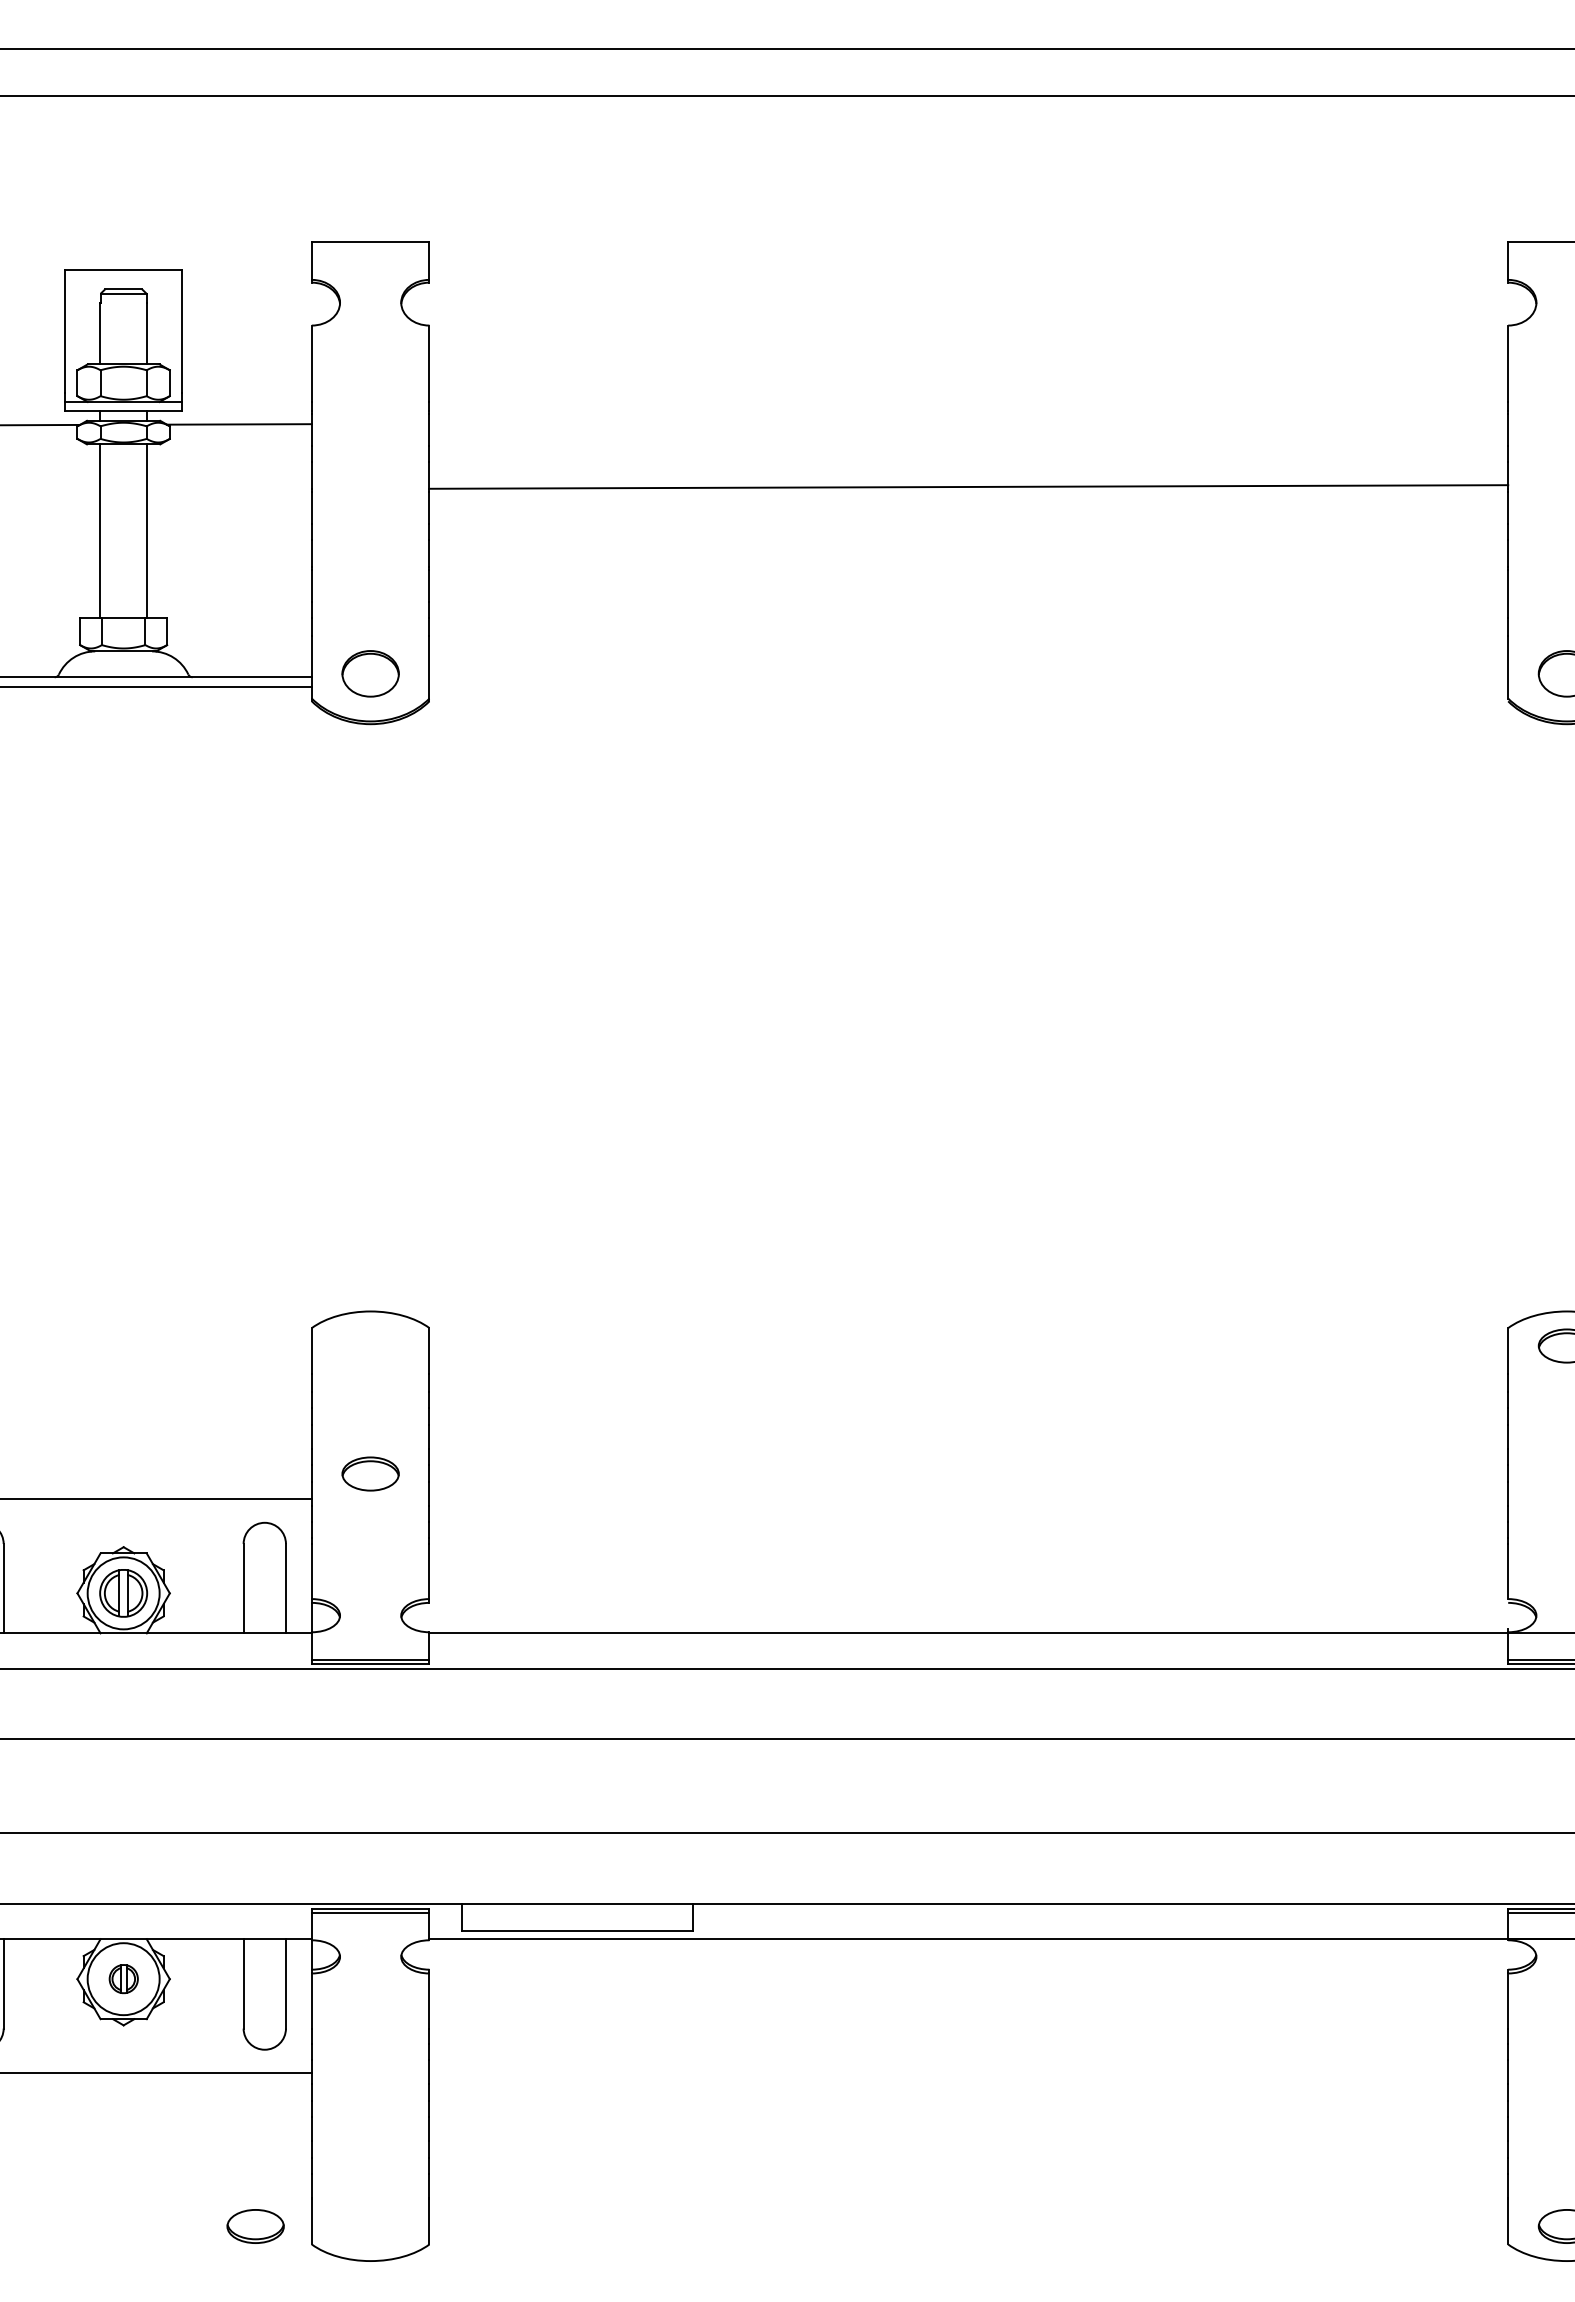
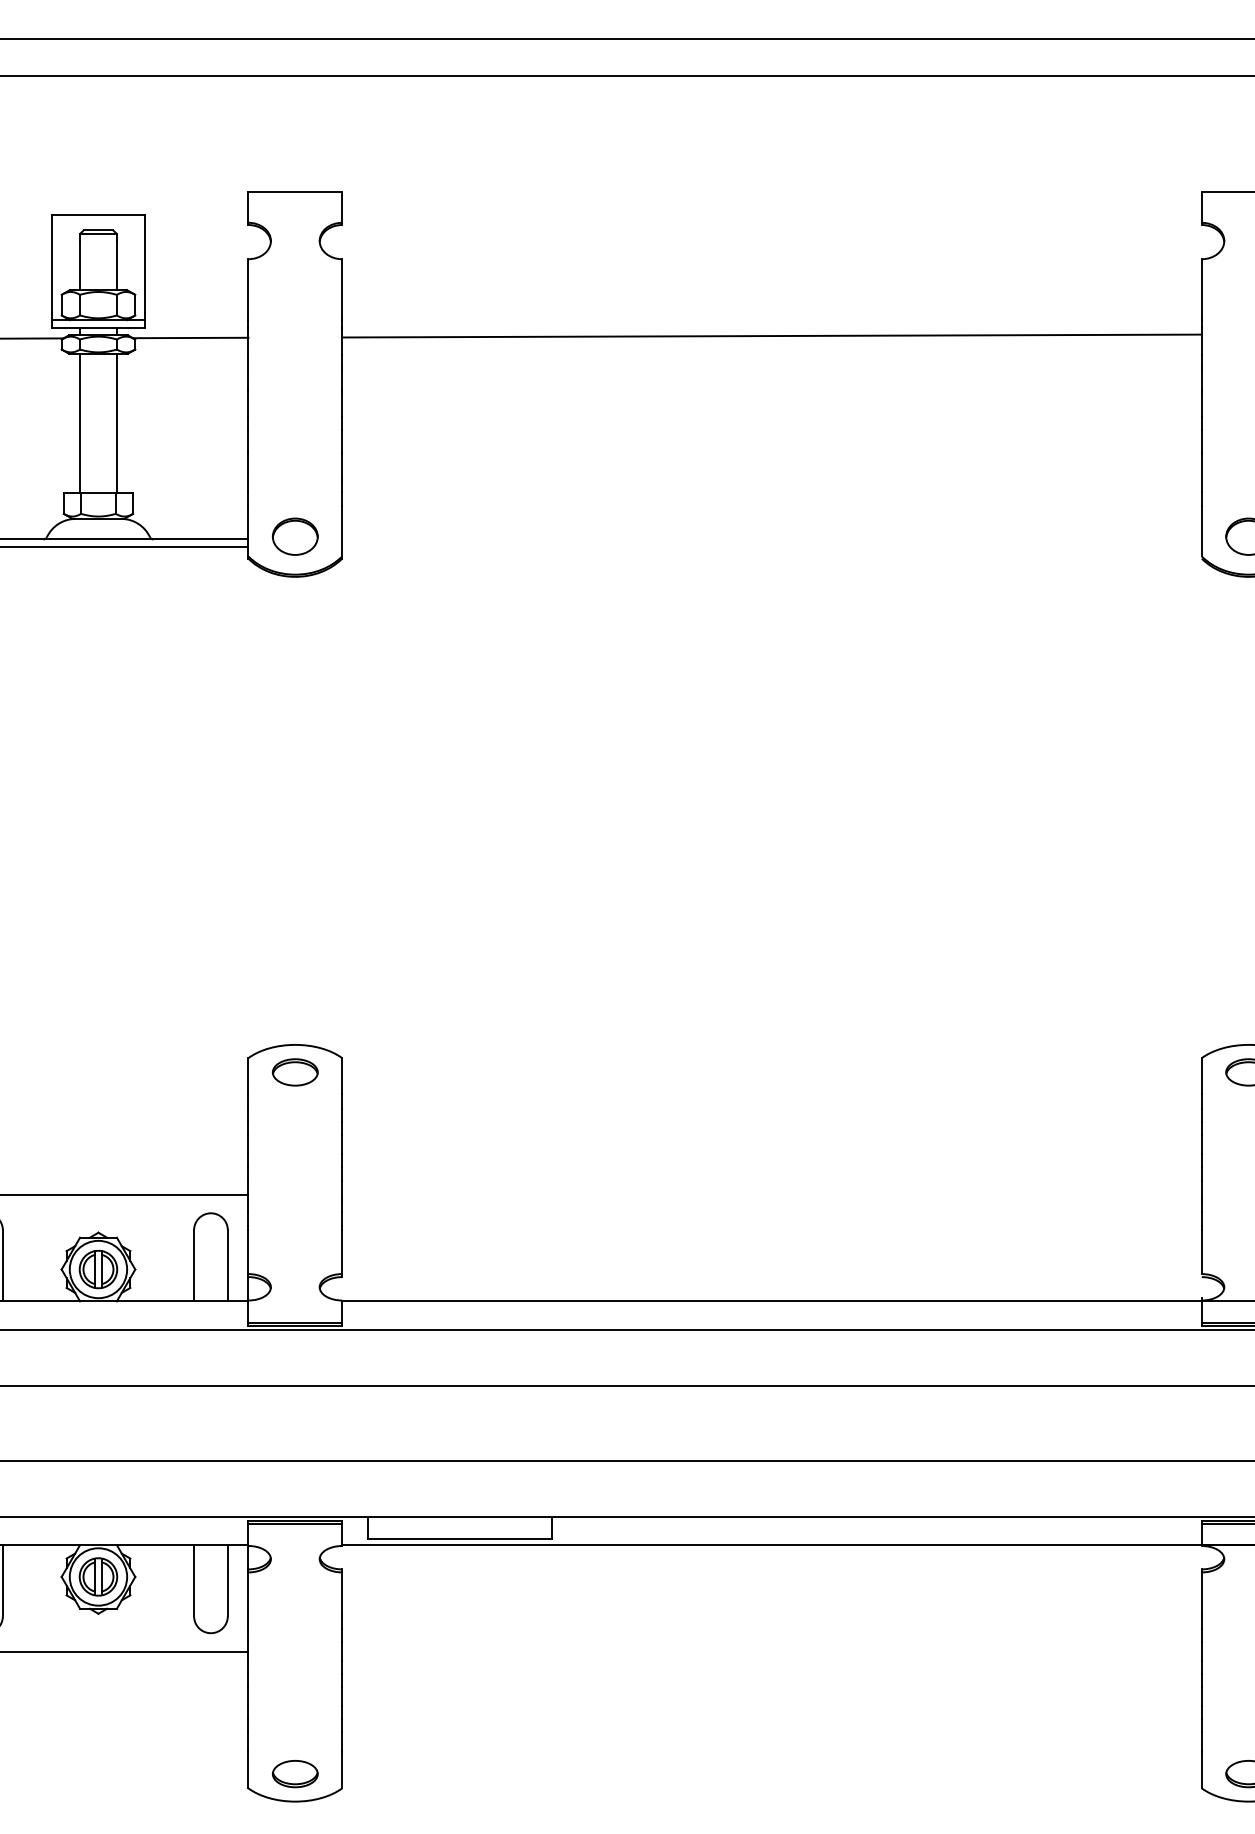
line: (968, 486) -> (771, 335), moved
part: (370, 1473) -> (295, 1071), moved
part: (123, 1978) -> (98, 1576), size x1.67
part: (255, 2226) -> (295, 1774), moved

